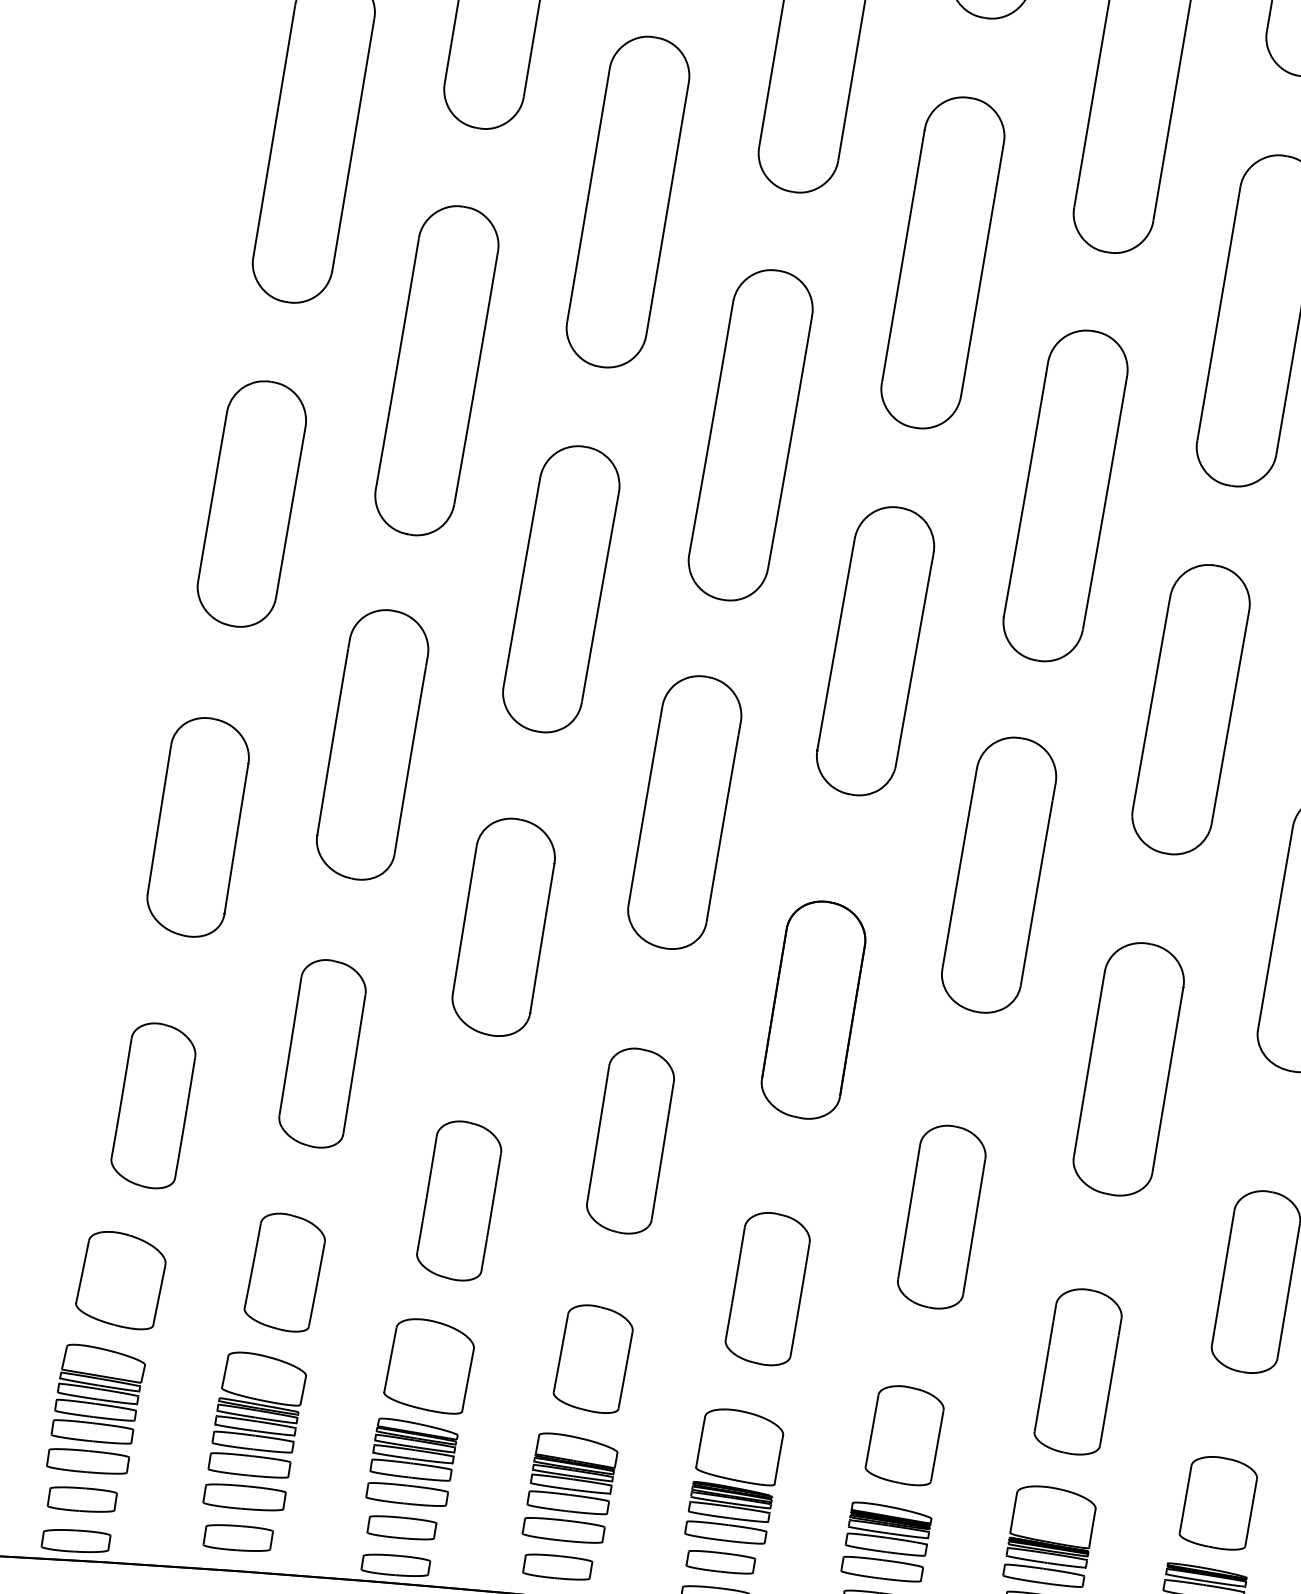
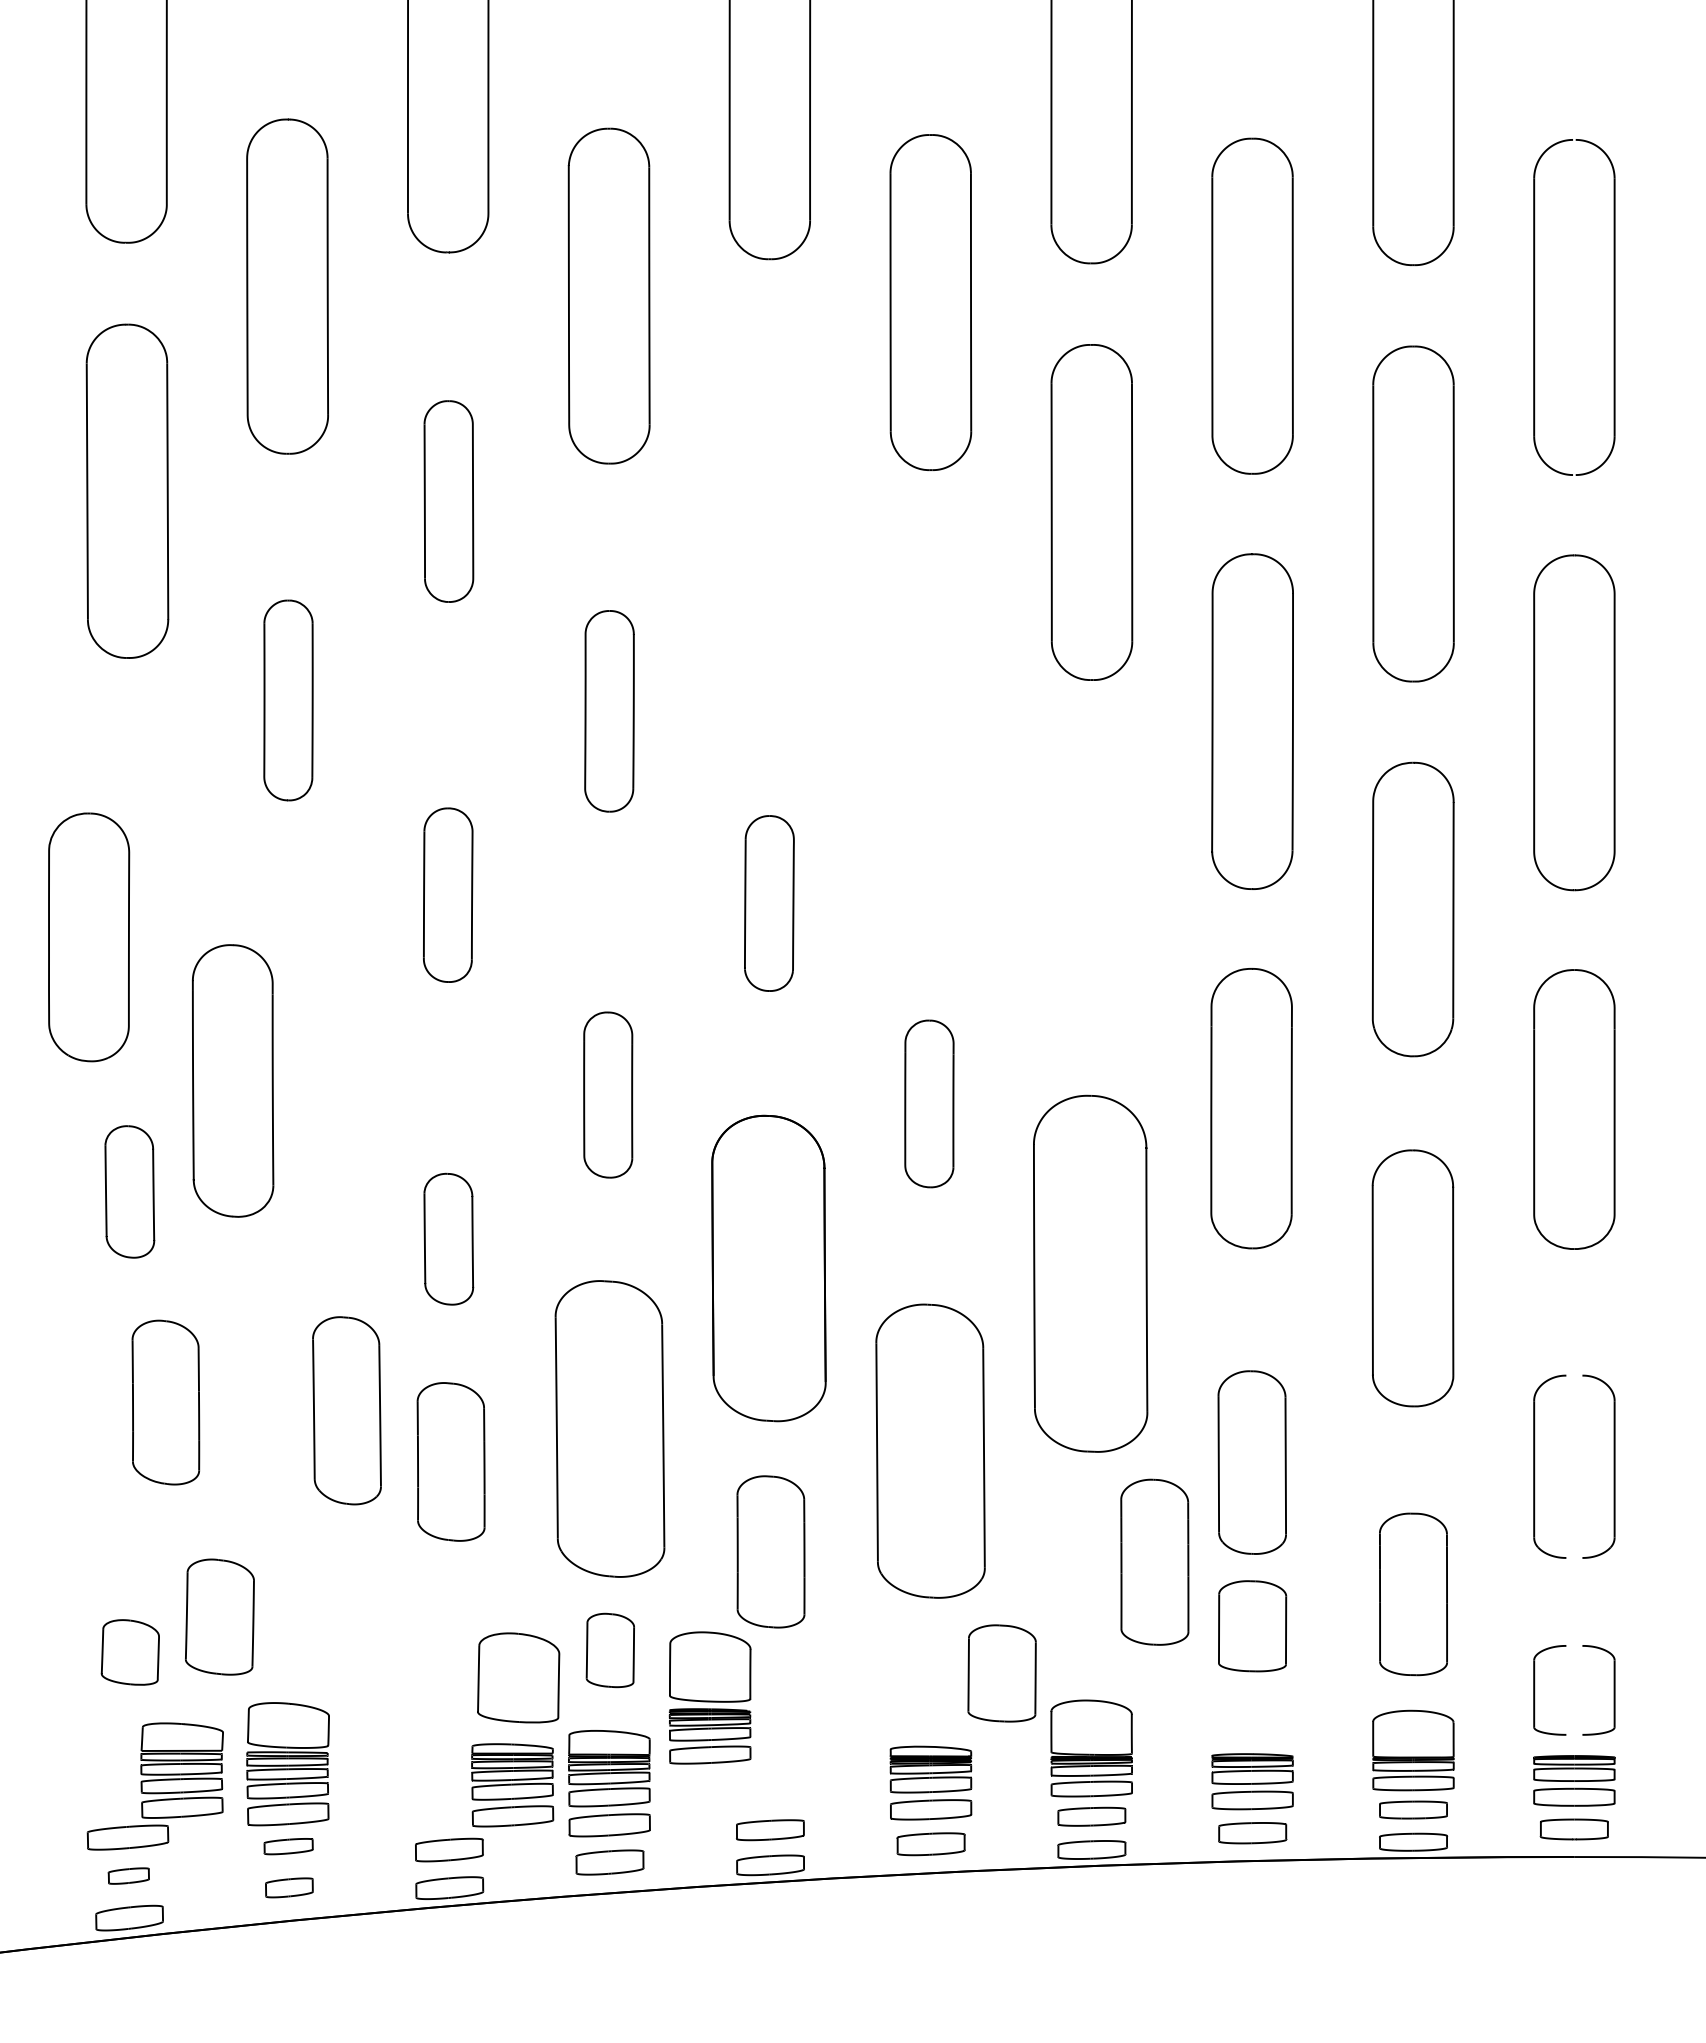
part: (627, 201) -> (448, 501), size x0.6
part: (942, 262) -> (769, 508), removed
part: (436, 370) -> (288, 700), size x0.6
part: (750, 435) -> (609, 711), size x0.6
part: (1065, 495) -> (930, 717), removed
part: (252, 504) -> (89, 937), moved
part: (560, 588) -> (447, 894), size x0.6
part: (875, 651) -> (769, 903), size x0.6
part: (1190, 709) -> (1090, 907), removed
part: (372, 744) -> (232, 1080), moved
part: (685, 811) -> (608, 1094), size x0.6
part: (198, 826) -> (129, 1191), size x0.6
part: (999, 874) -> (929, 1103), size x0.6
part: (503, 927) -> (448, 1239), size x0.6
part: (813, 1009) -> (768, 1268), size x1.4
part: (322, 1053) -> (346, 1410), moved
part: (1129, 1068) -> (1090, 1273), size x1.4
part: (153, 1105) -> (165, 1402), moved
part: (631, 1140) -> (610, 1428), size x1.6
part: (459, 1200) -> (450, 1461), moved
part: (941, 1216) -> (930, 1451), size x1.6
part: (284, 1271) -> (219, 1616), moved
part: (121, 1280) -> (130, 1652), size x0.7
part: (593, 1358) -> (610, 1650), size x0.7
part: (429, 1365) -> (518, 1677), moved
part: (1078, 1370) -> (1154, 1561), moved
part: (97, 1395) -> (181, 1770), moved
part: (904, 1435) -> (1001, 1673), moved
part: (411, 1464) -> (512, 1785), moved
part: (734, 1476) -> (709, 1697), moved
part: (244, 1497) -> (288, 1846), size x0.6
part: (82, 1499) -> (128, 1875), size x0.6
part: (1218, 1503) -> (1252, 1626), moved
part: (238, 1537) -> (289, 1887), size x0.7

